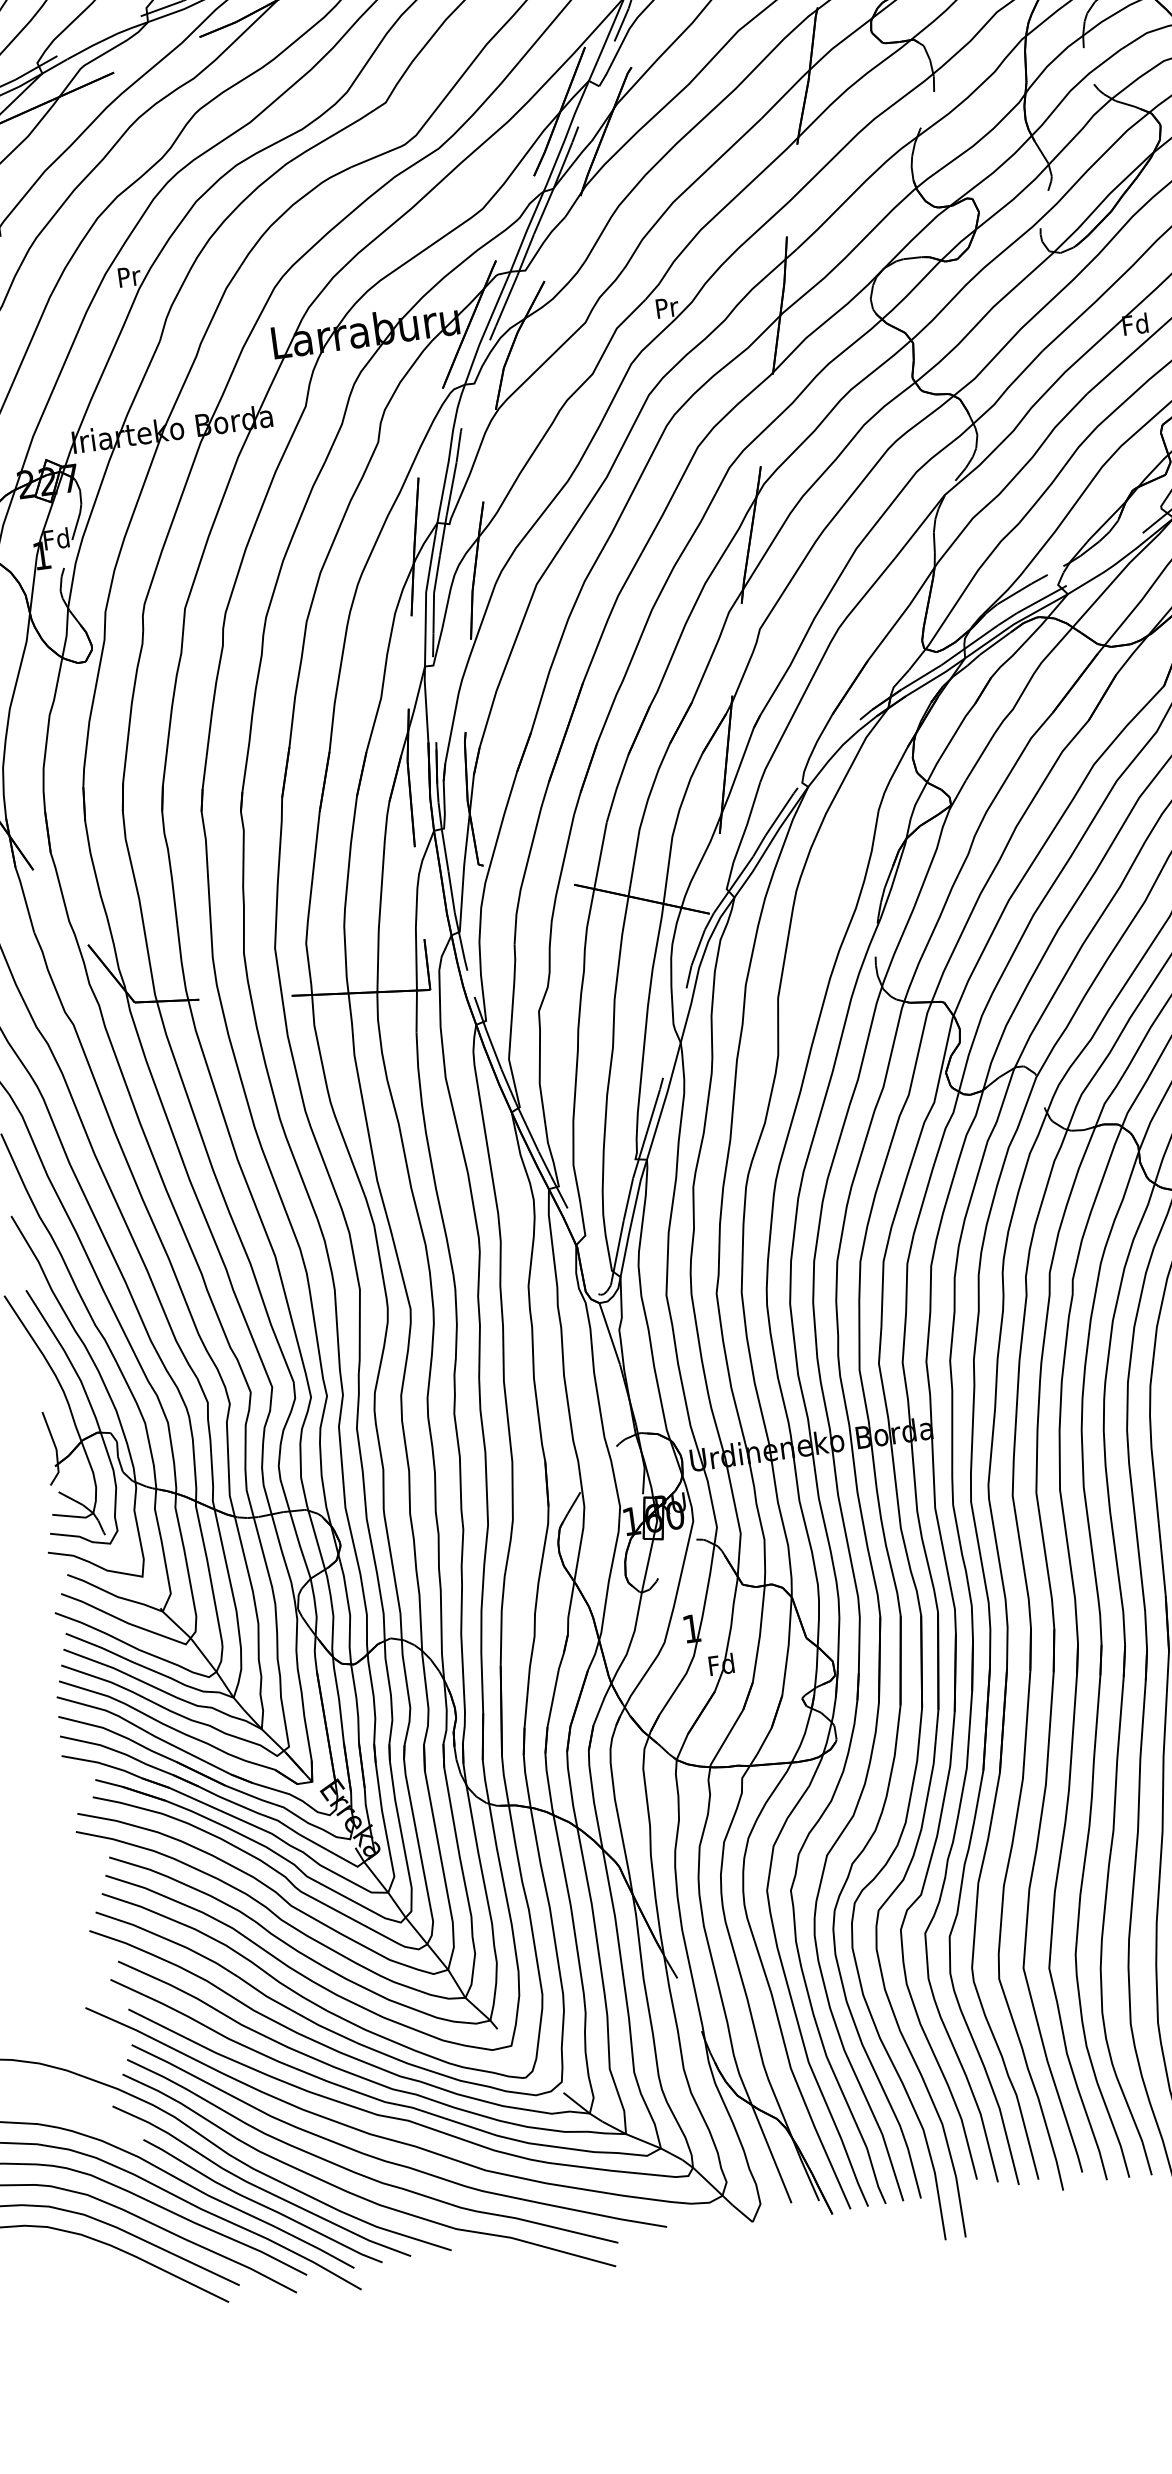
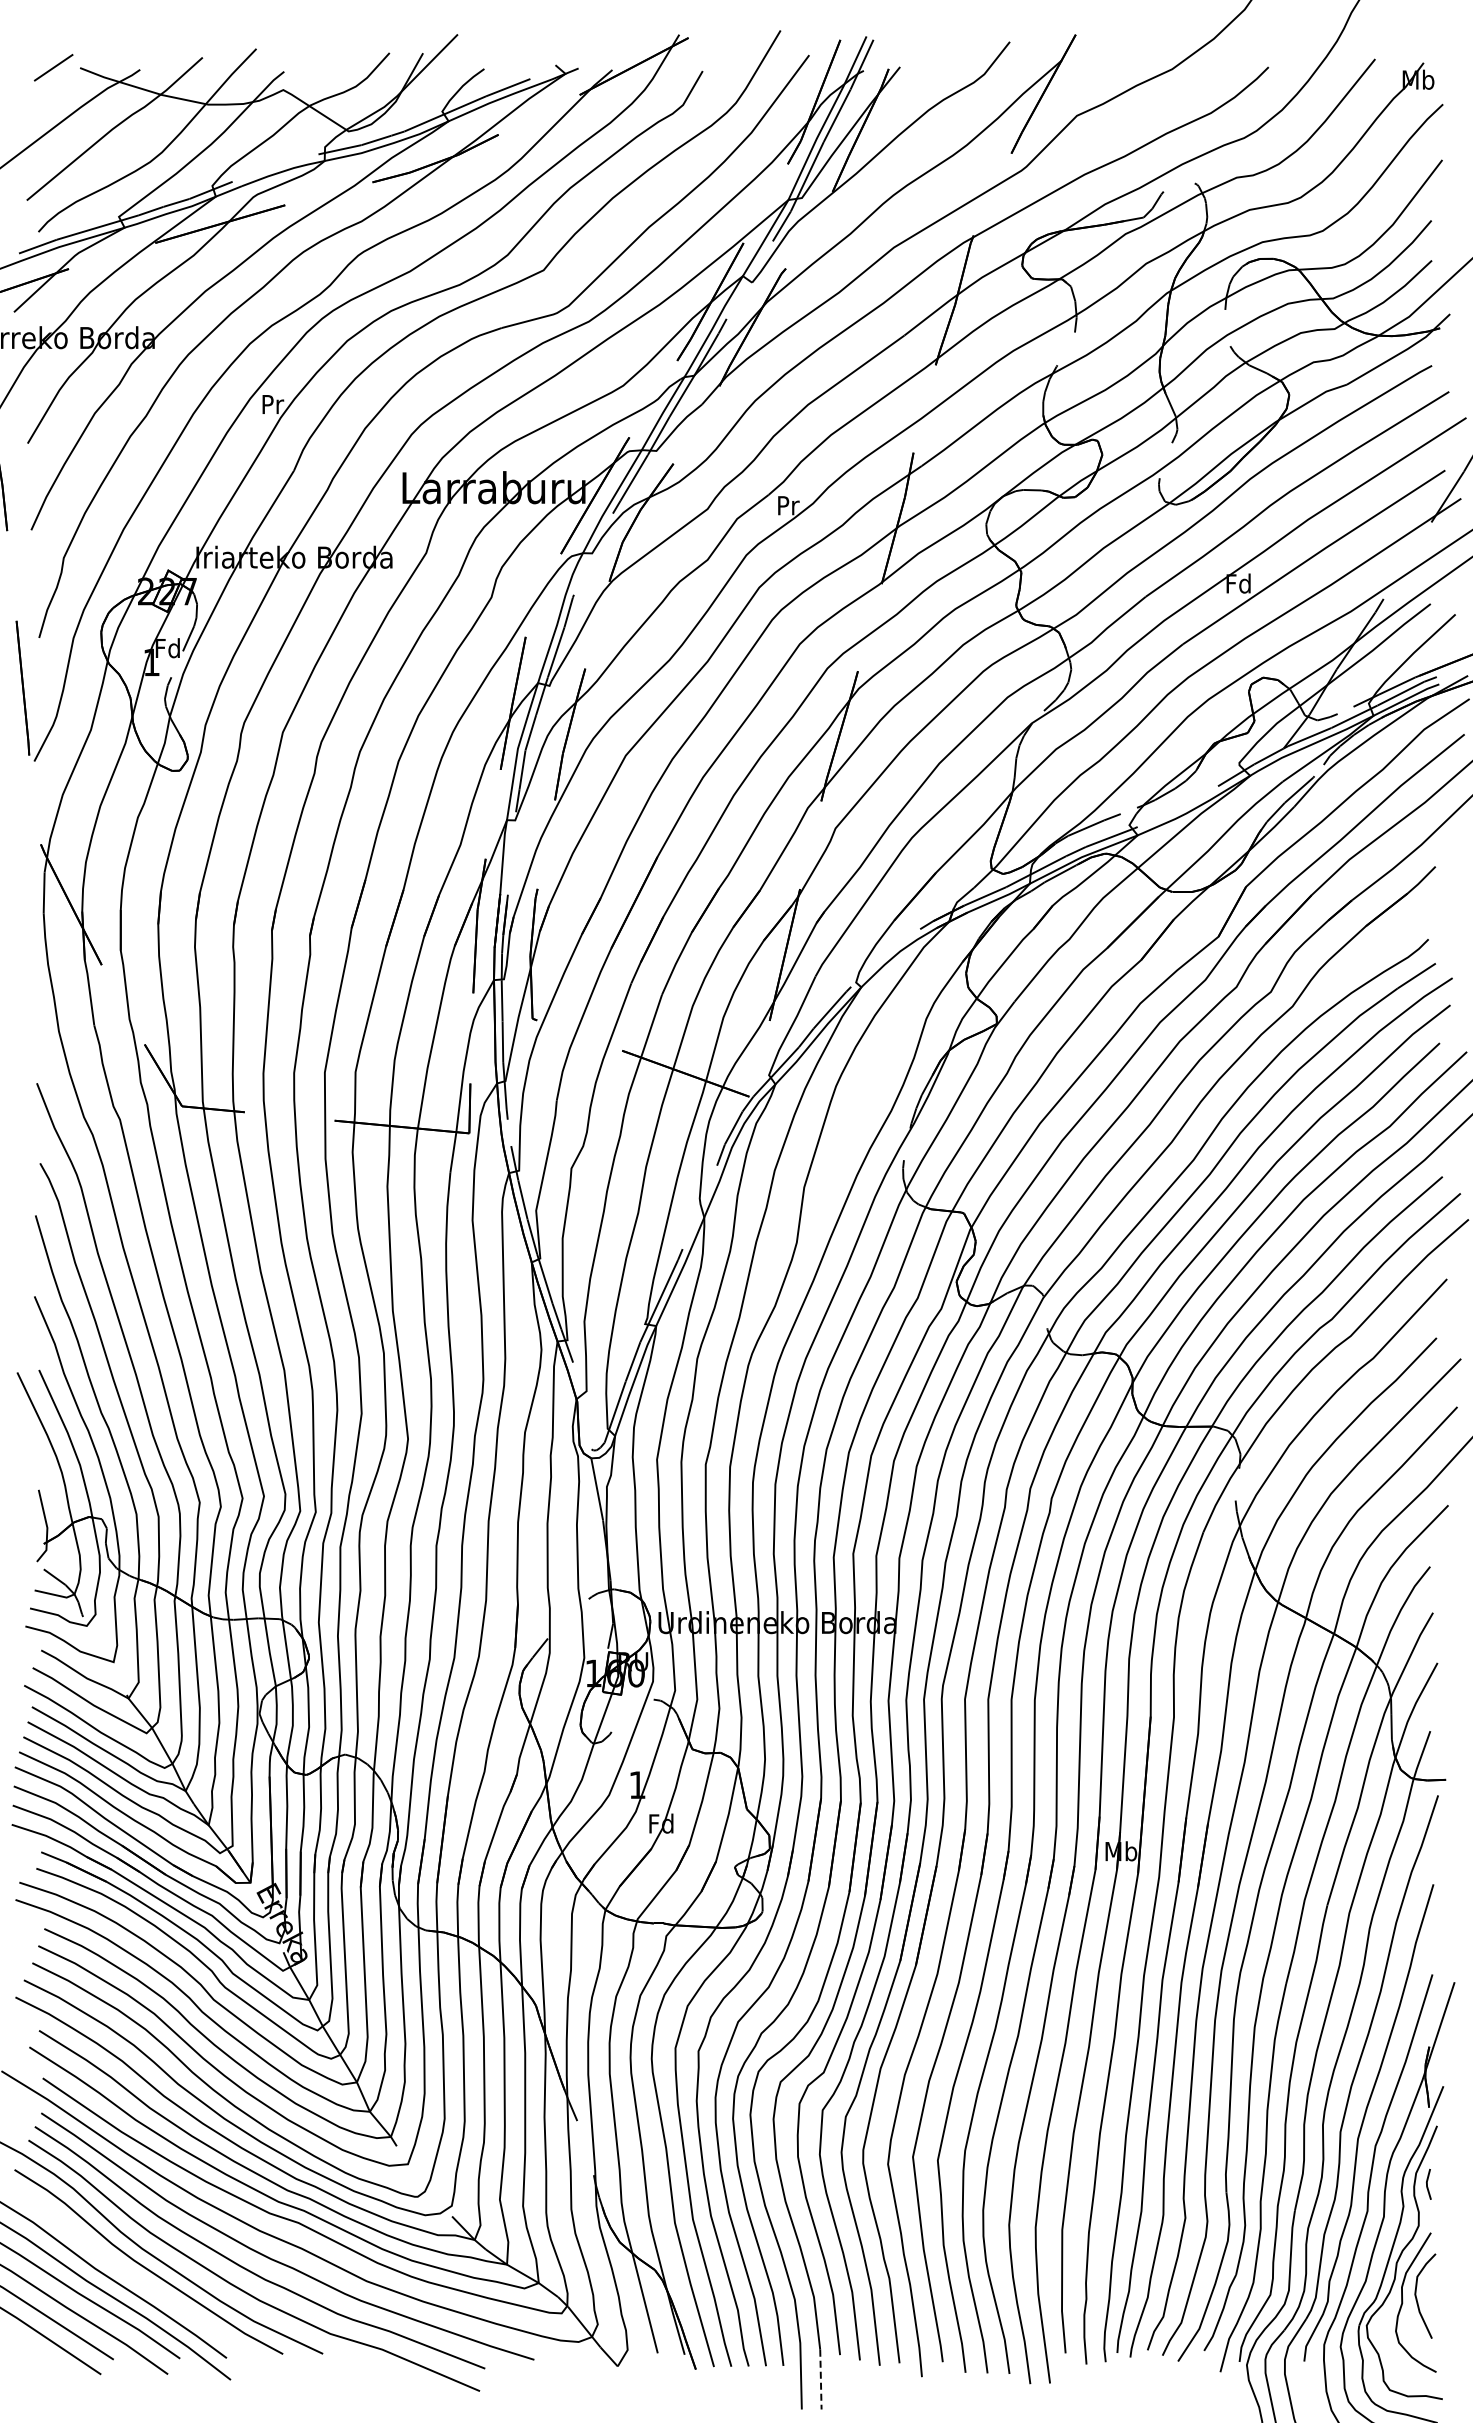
curve: (261, 2203) -> (145, 2283), removed
line: (960, 2207) -> (820, 2379), solid -> dashed

